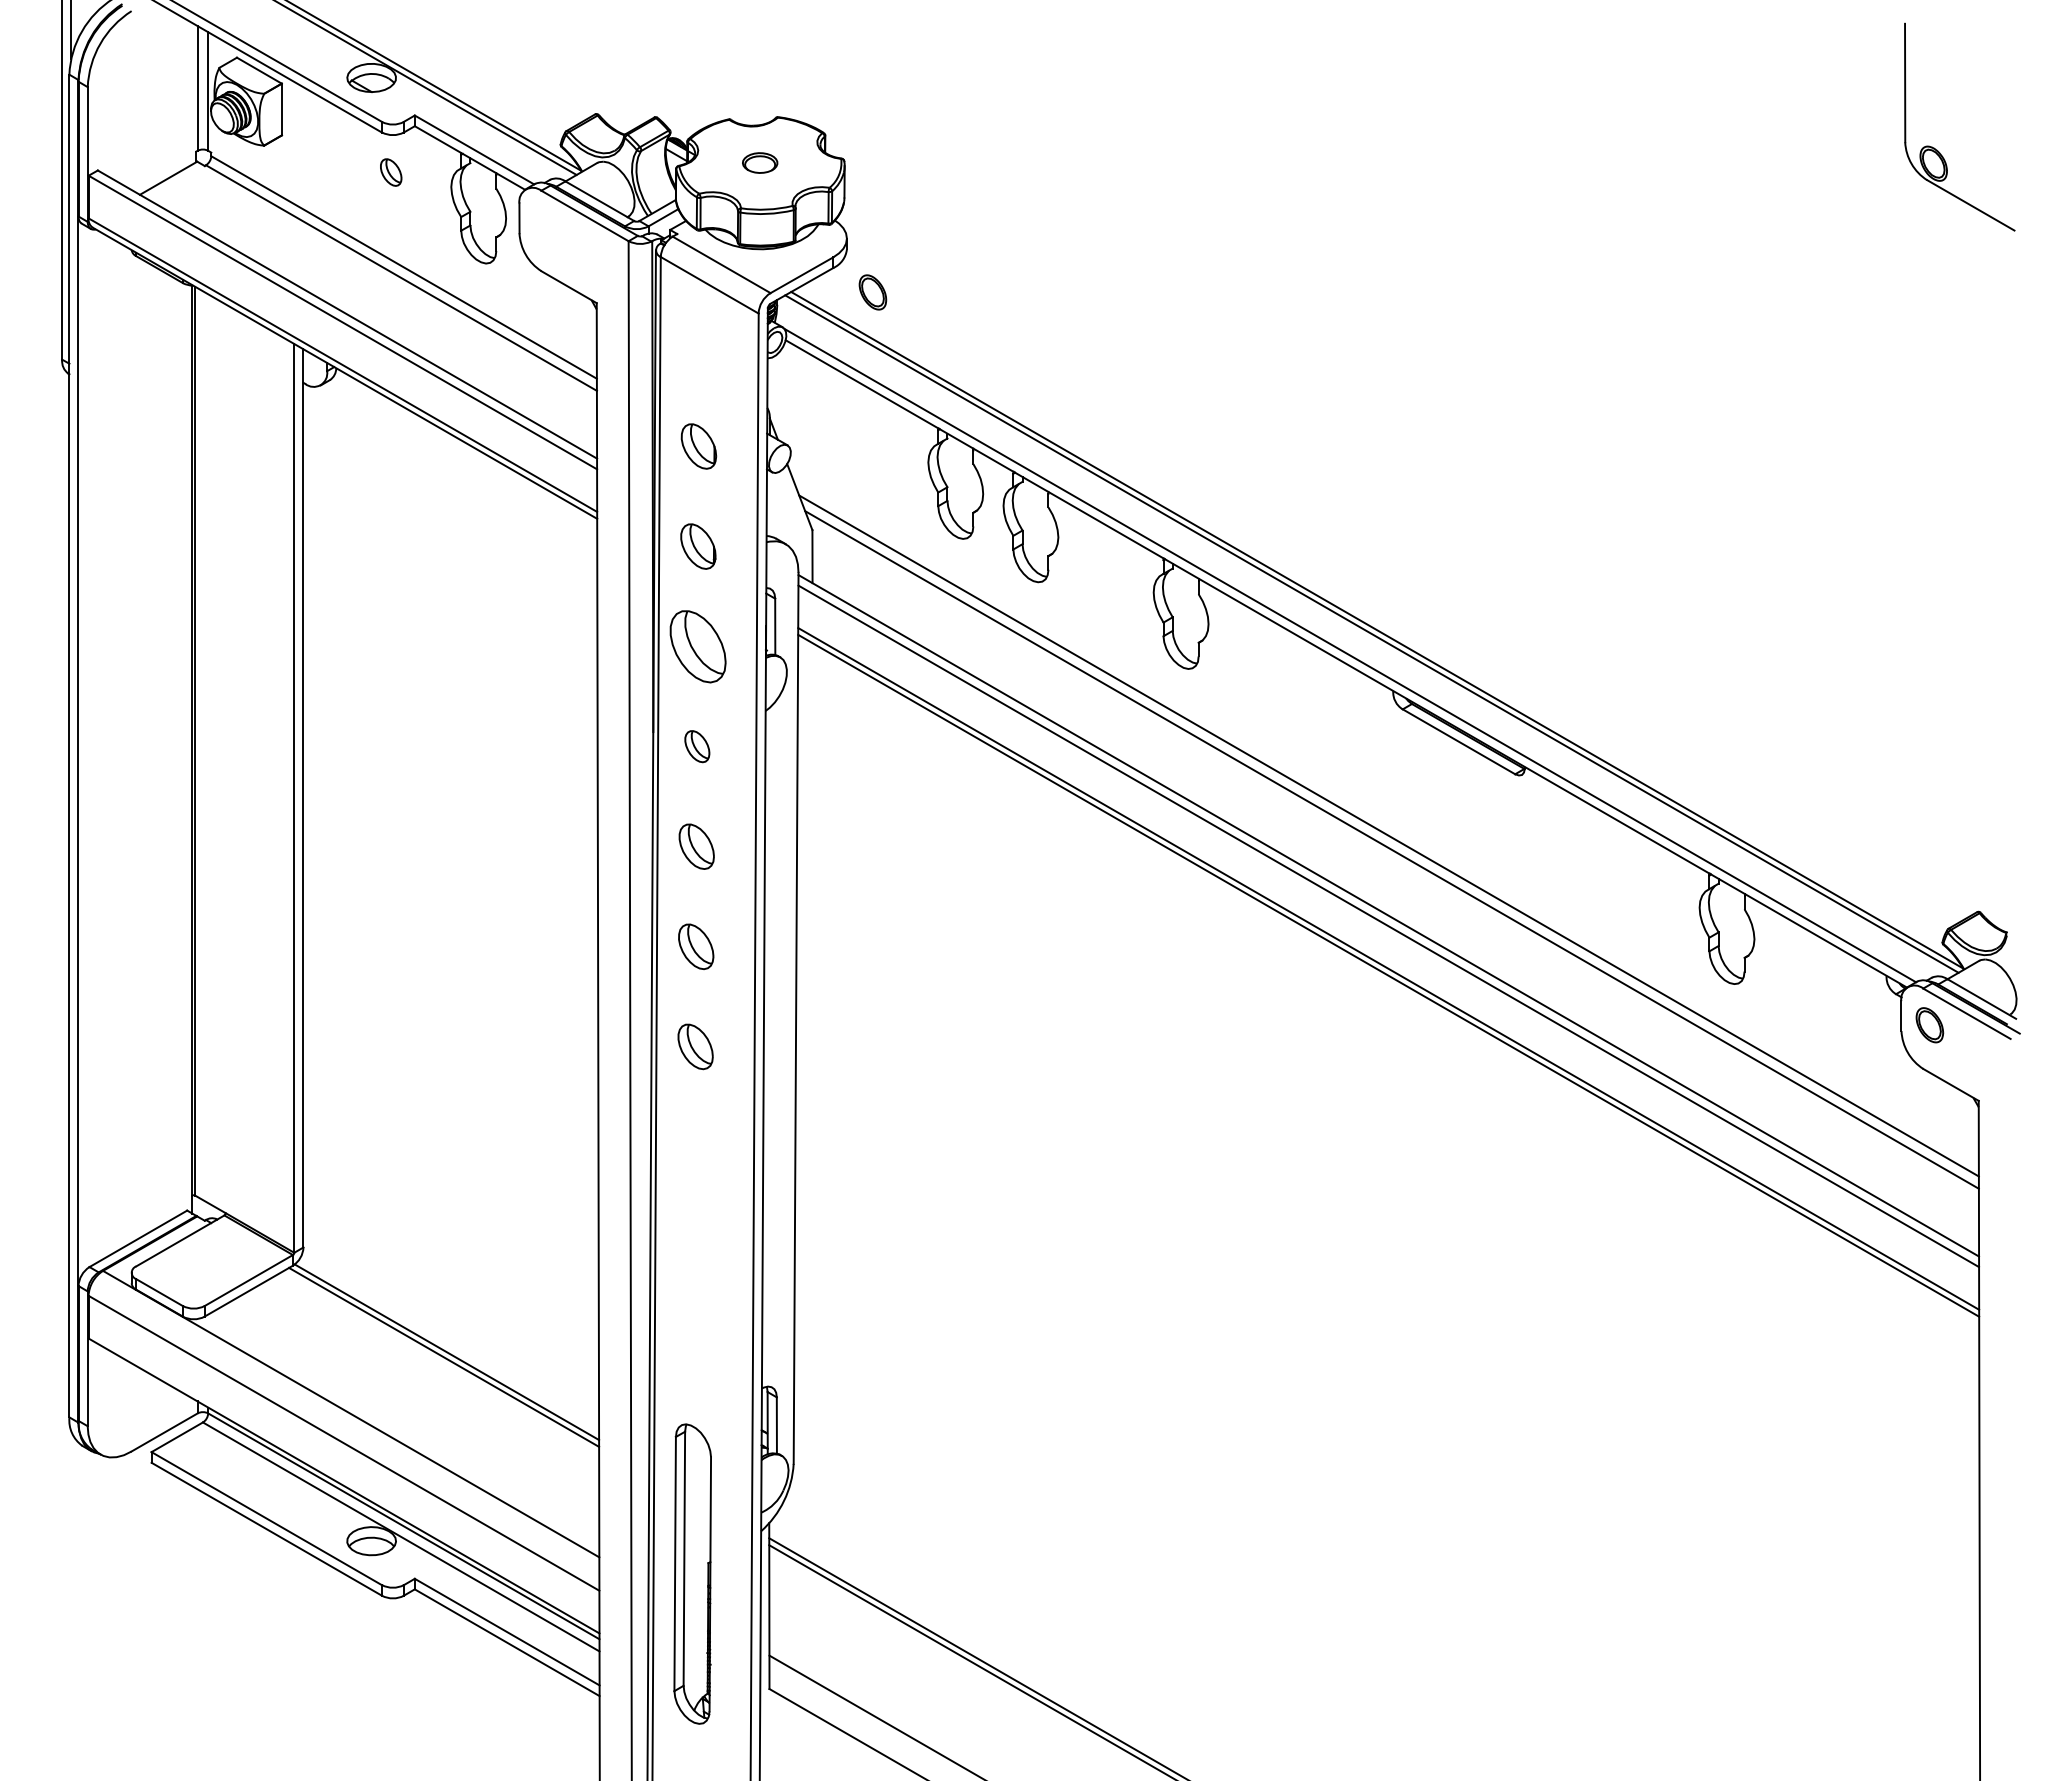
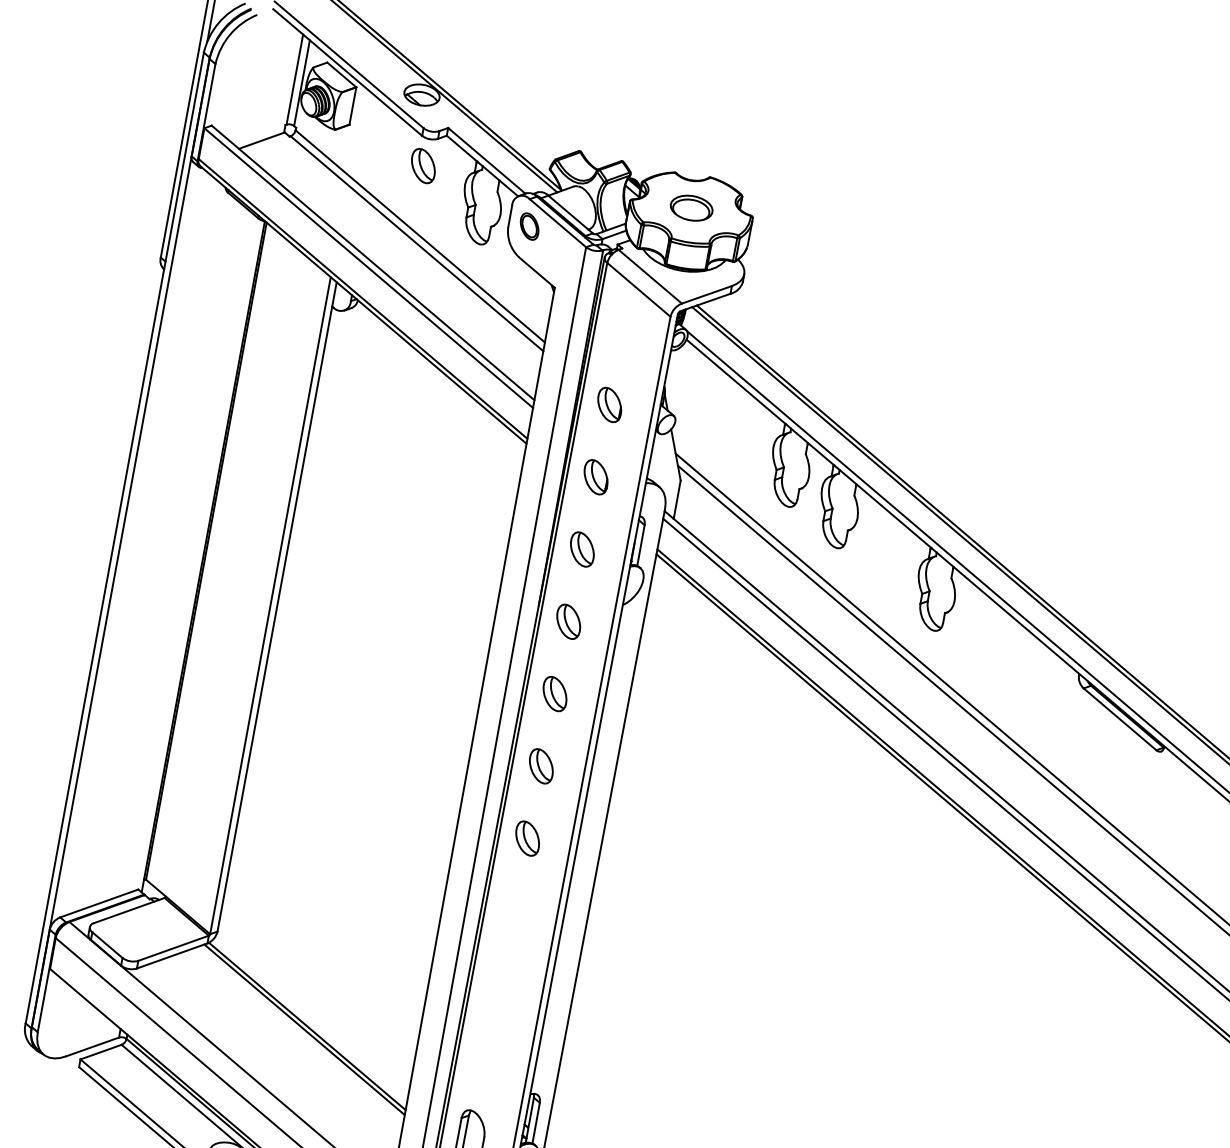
part: (759, 162) -> (691, 207), size x1.67
part: (391, 172) -> (423, 166), size x1.67
part: (872, 292) -> (529, 226), moved
part: (697, 646) -> (582, 549), size x0.62
part: (697, 746) -> (568, 621), size x1.43

